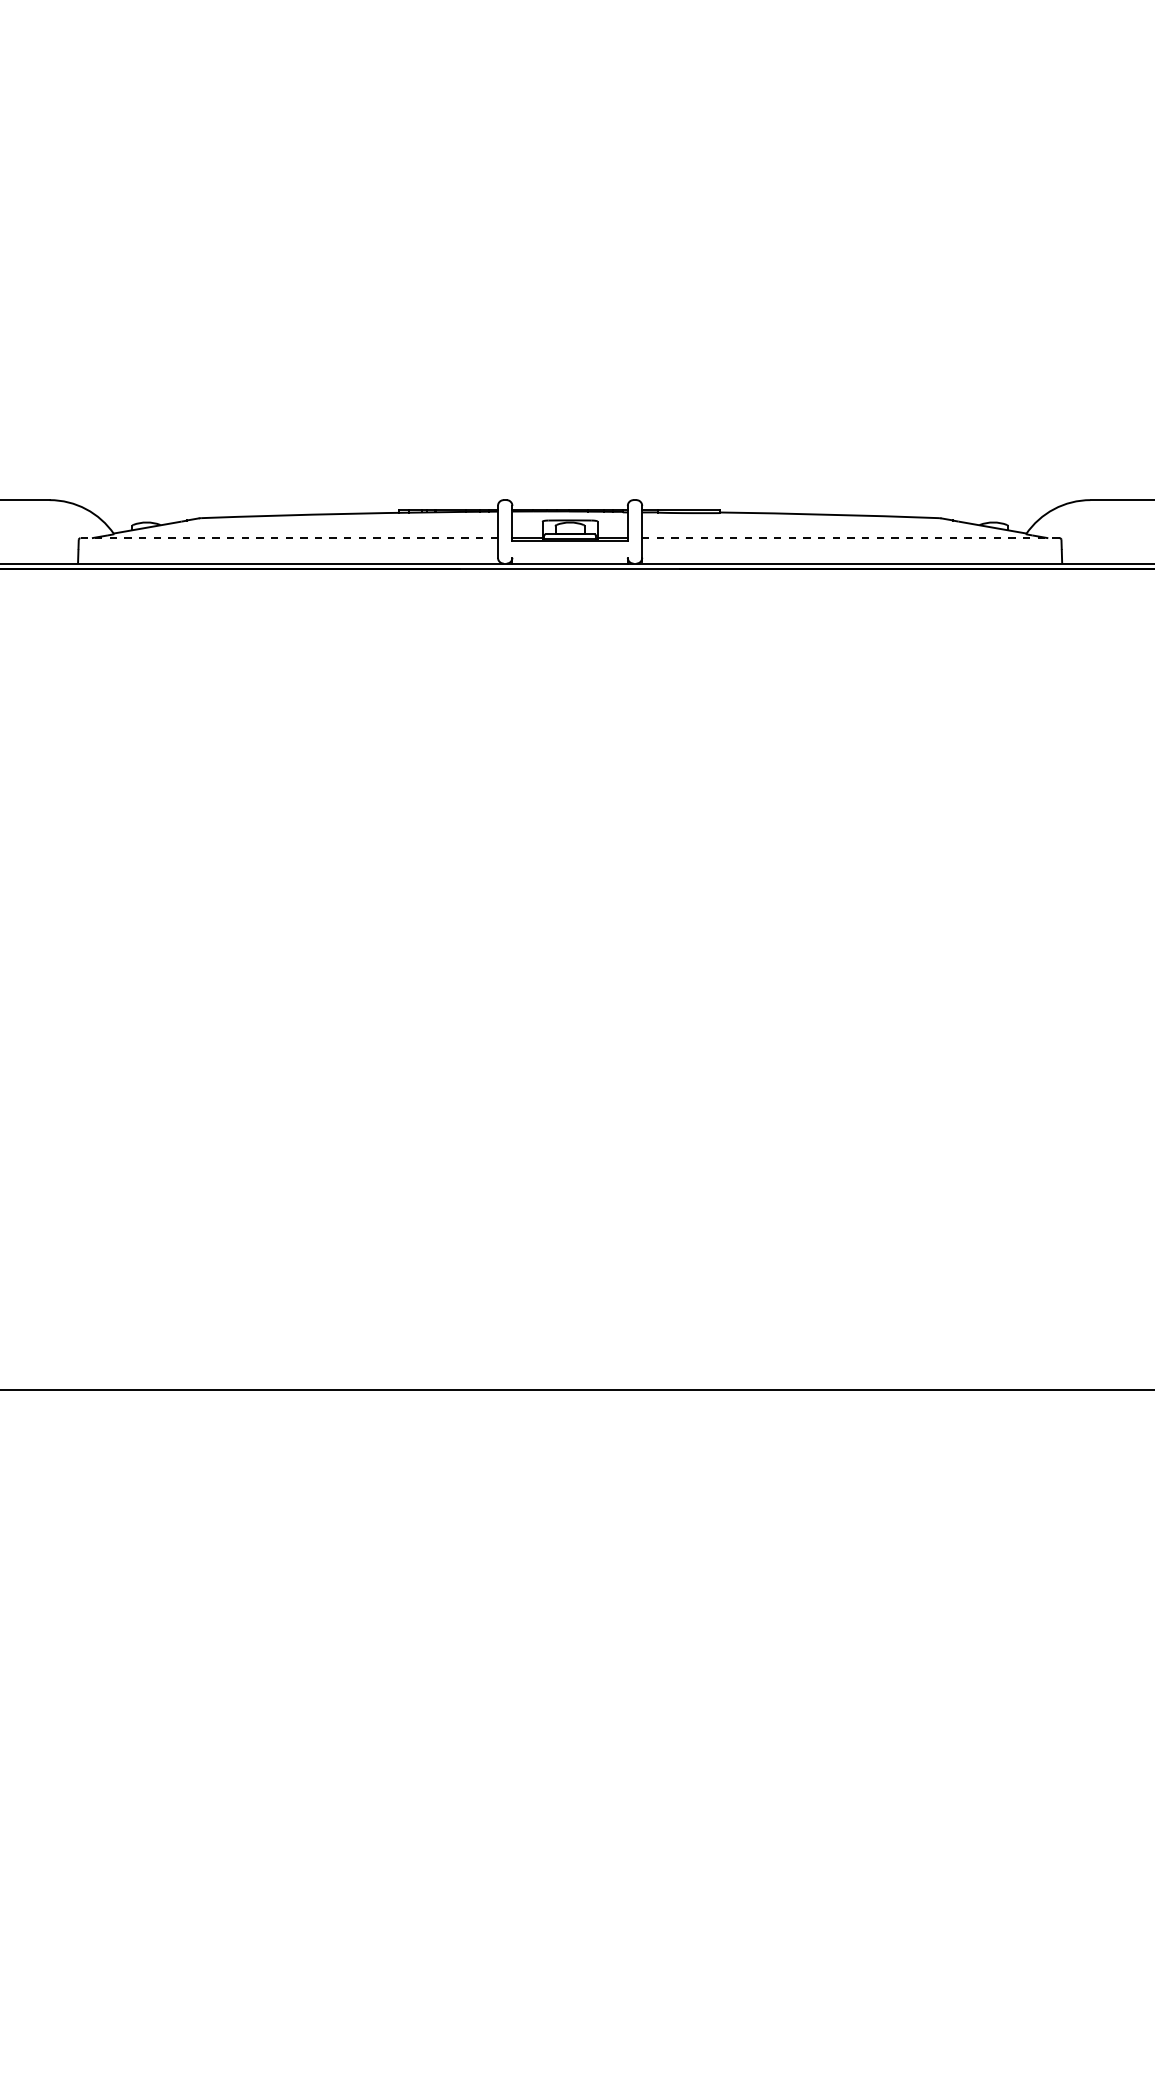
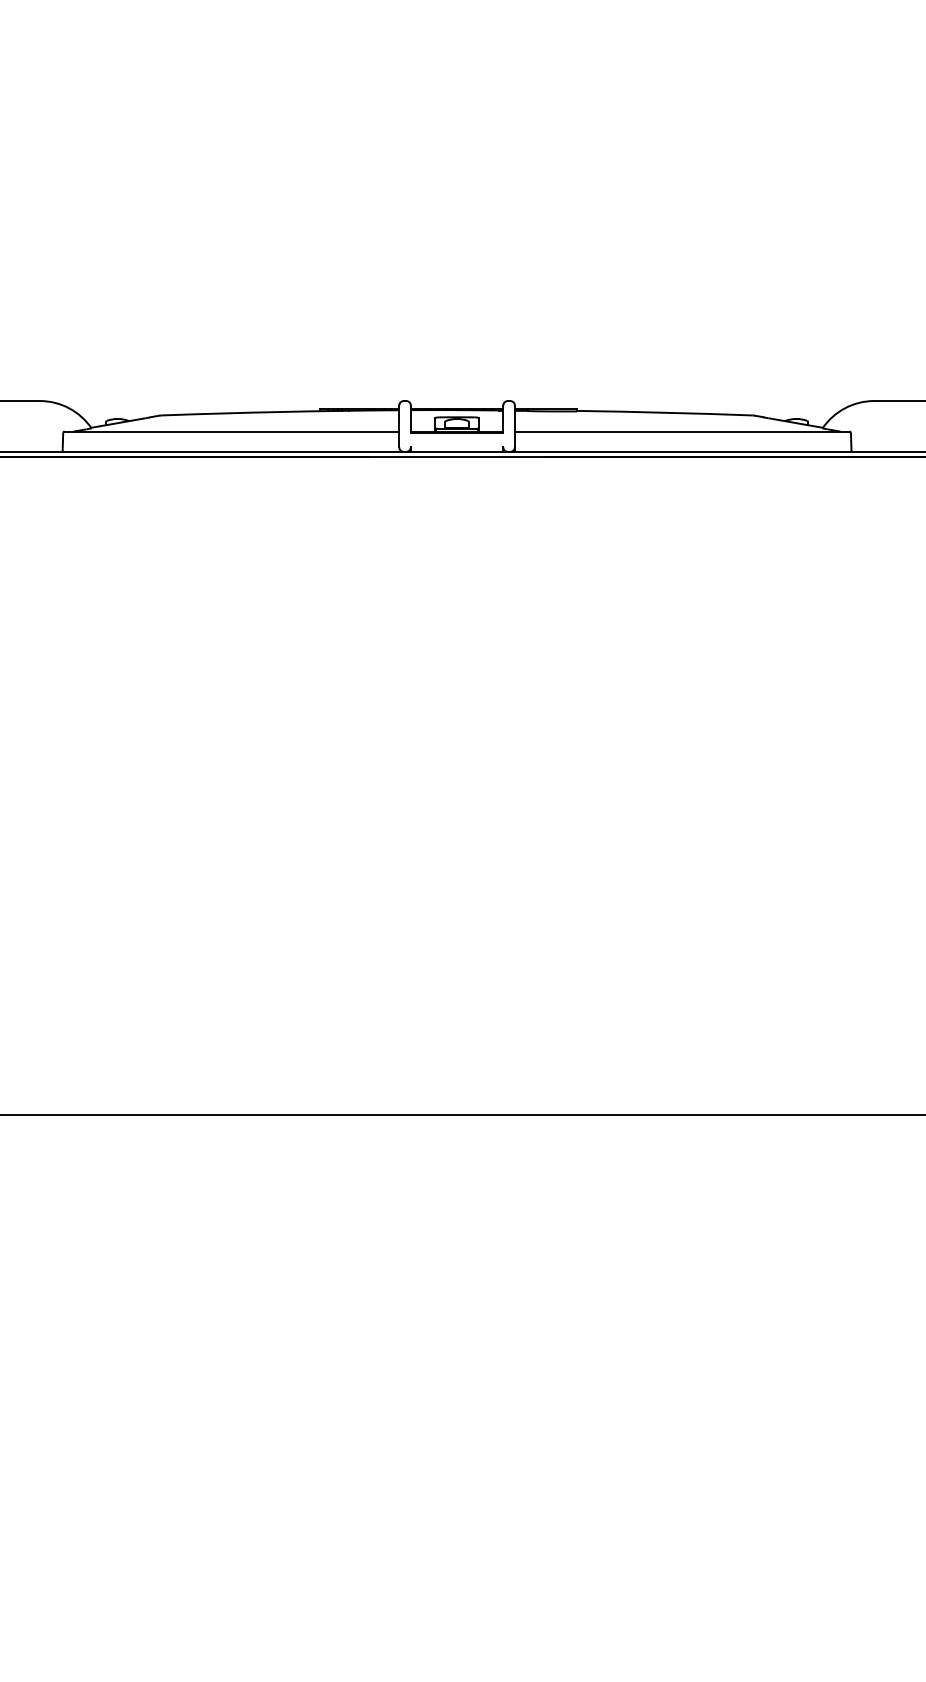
line: (289, 538) -> (232, 431), dashed -> solid
line: (850, 538) -> (681, 431), dashed -> solid

